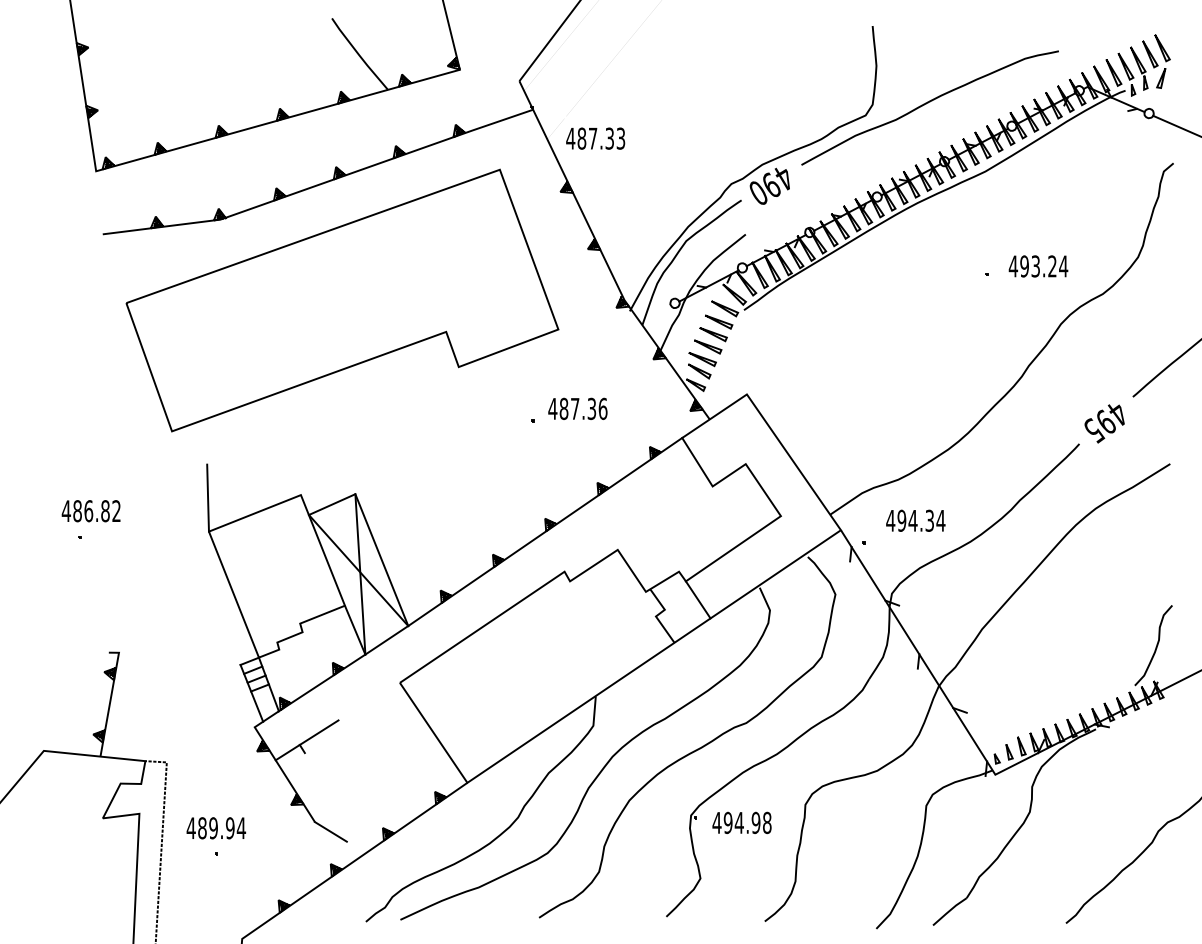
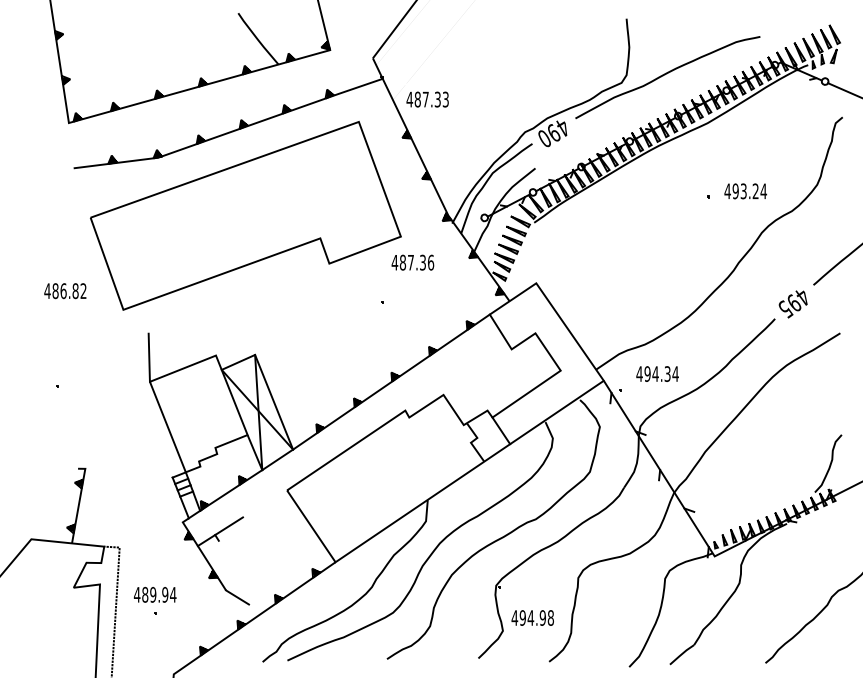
text: (577, 408) -> (412, 262), moved
text: (91, 511) -> (65, 291), moved
text: (741, 822) -> (532, 617), moved

